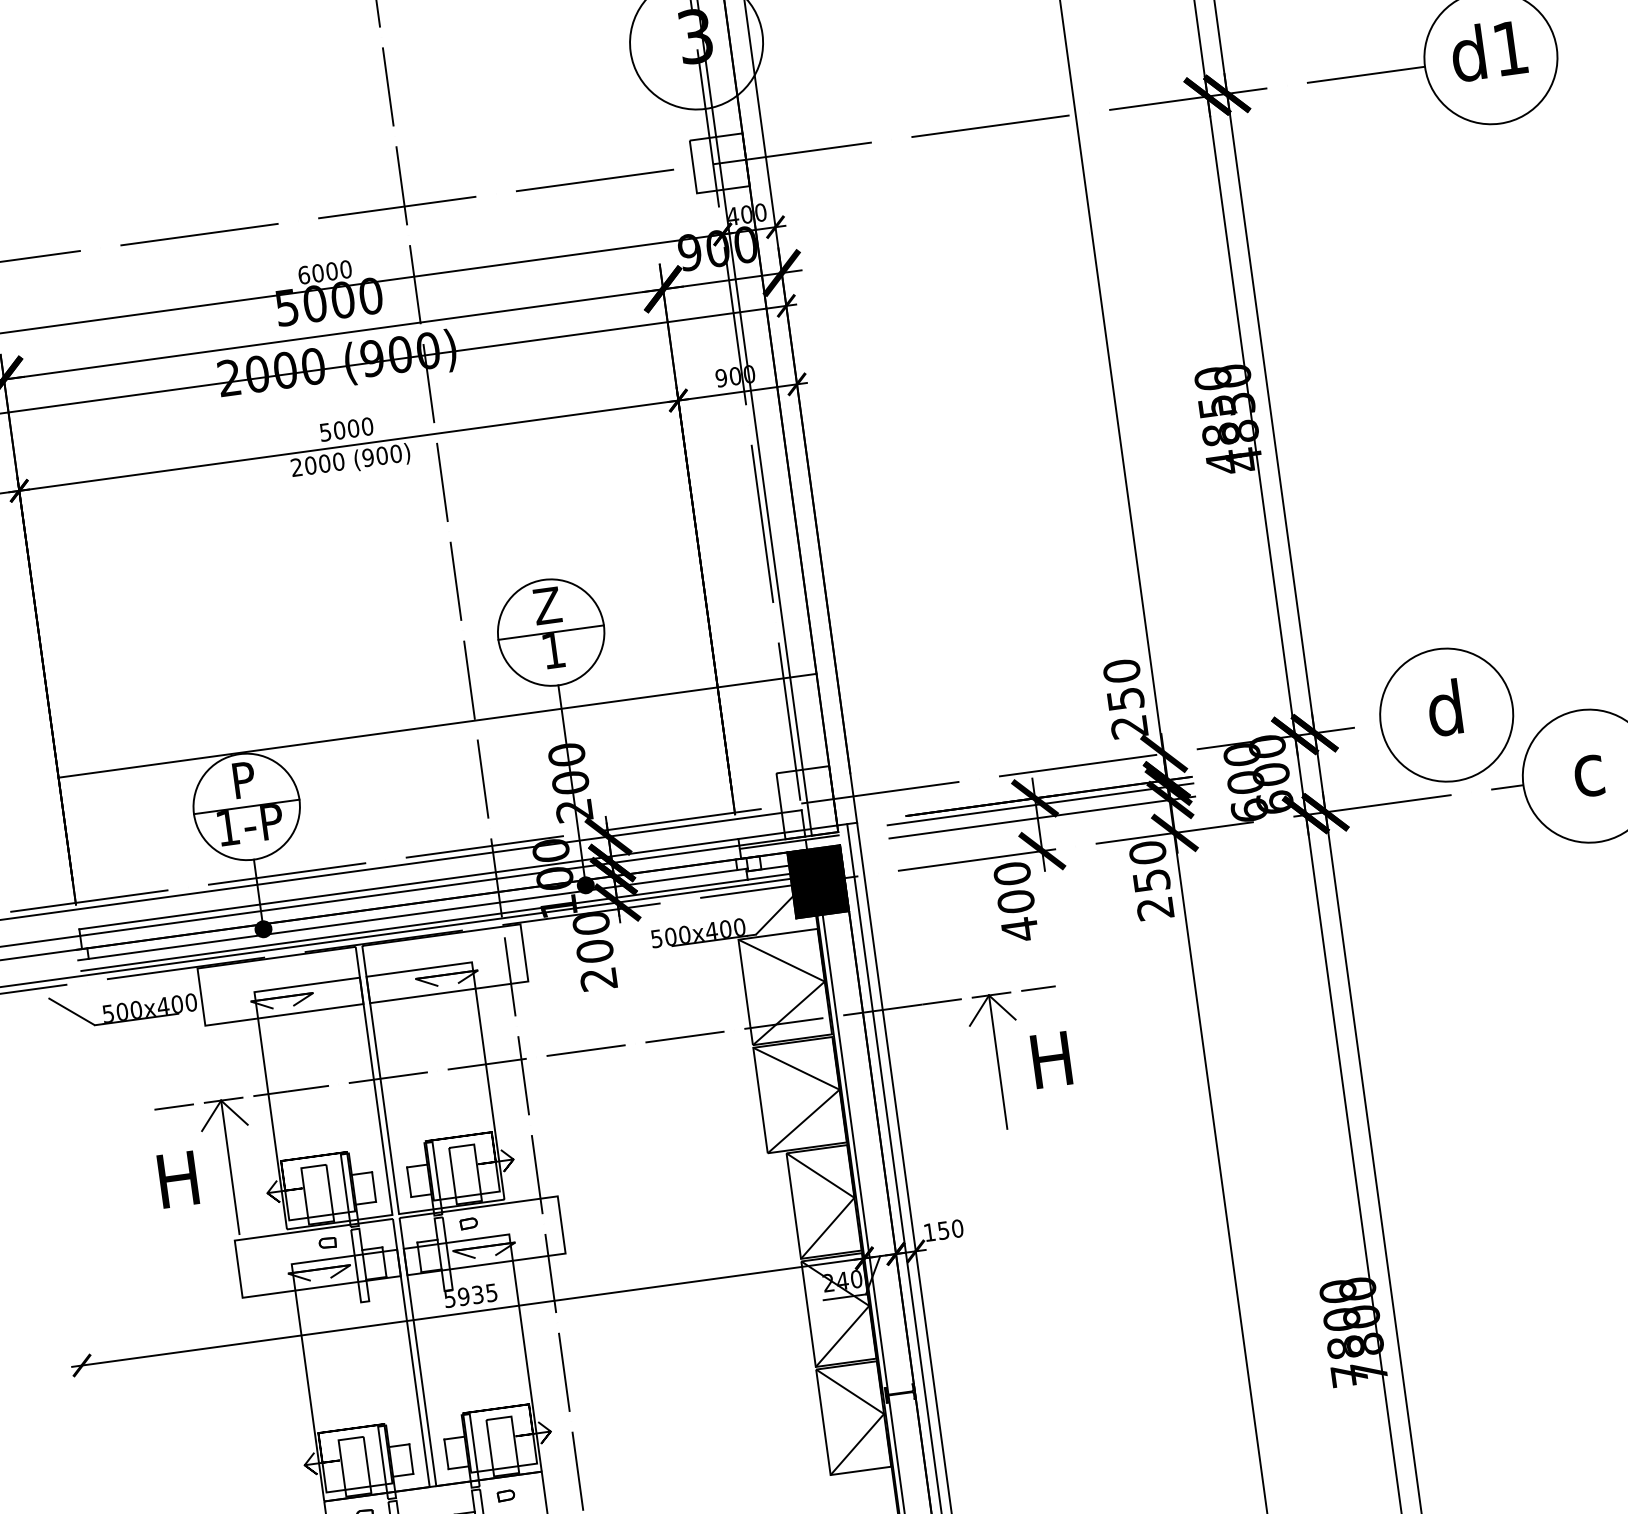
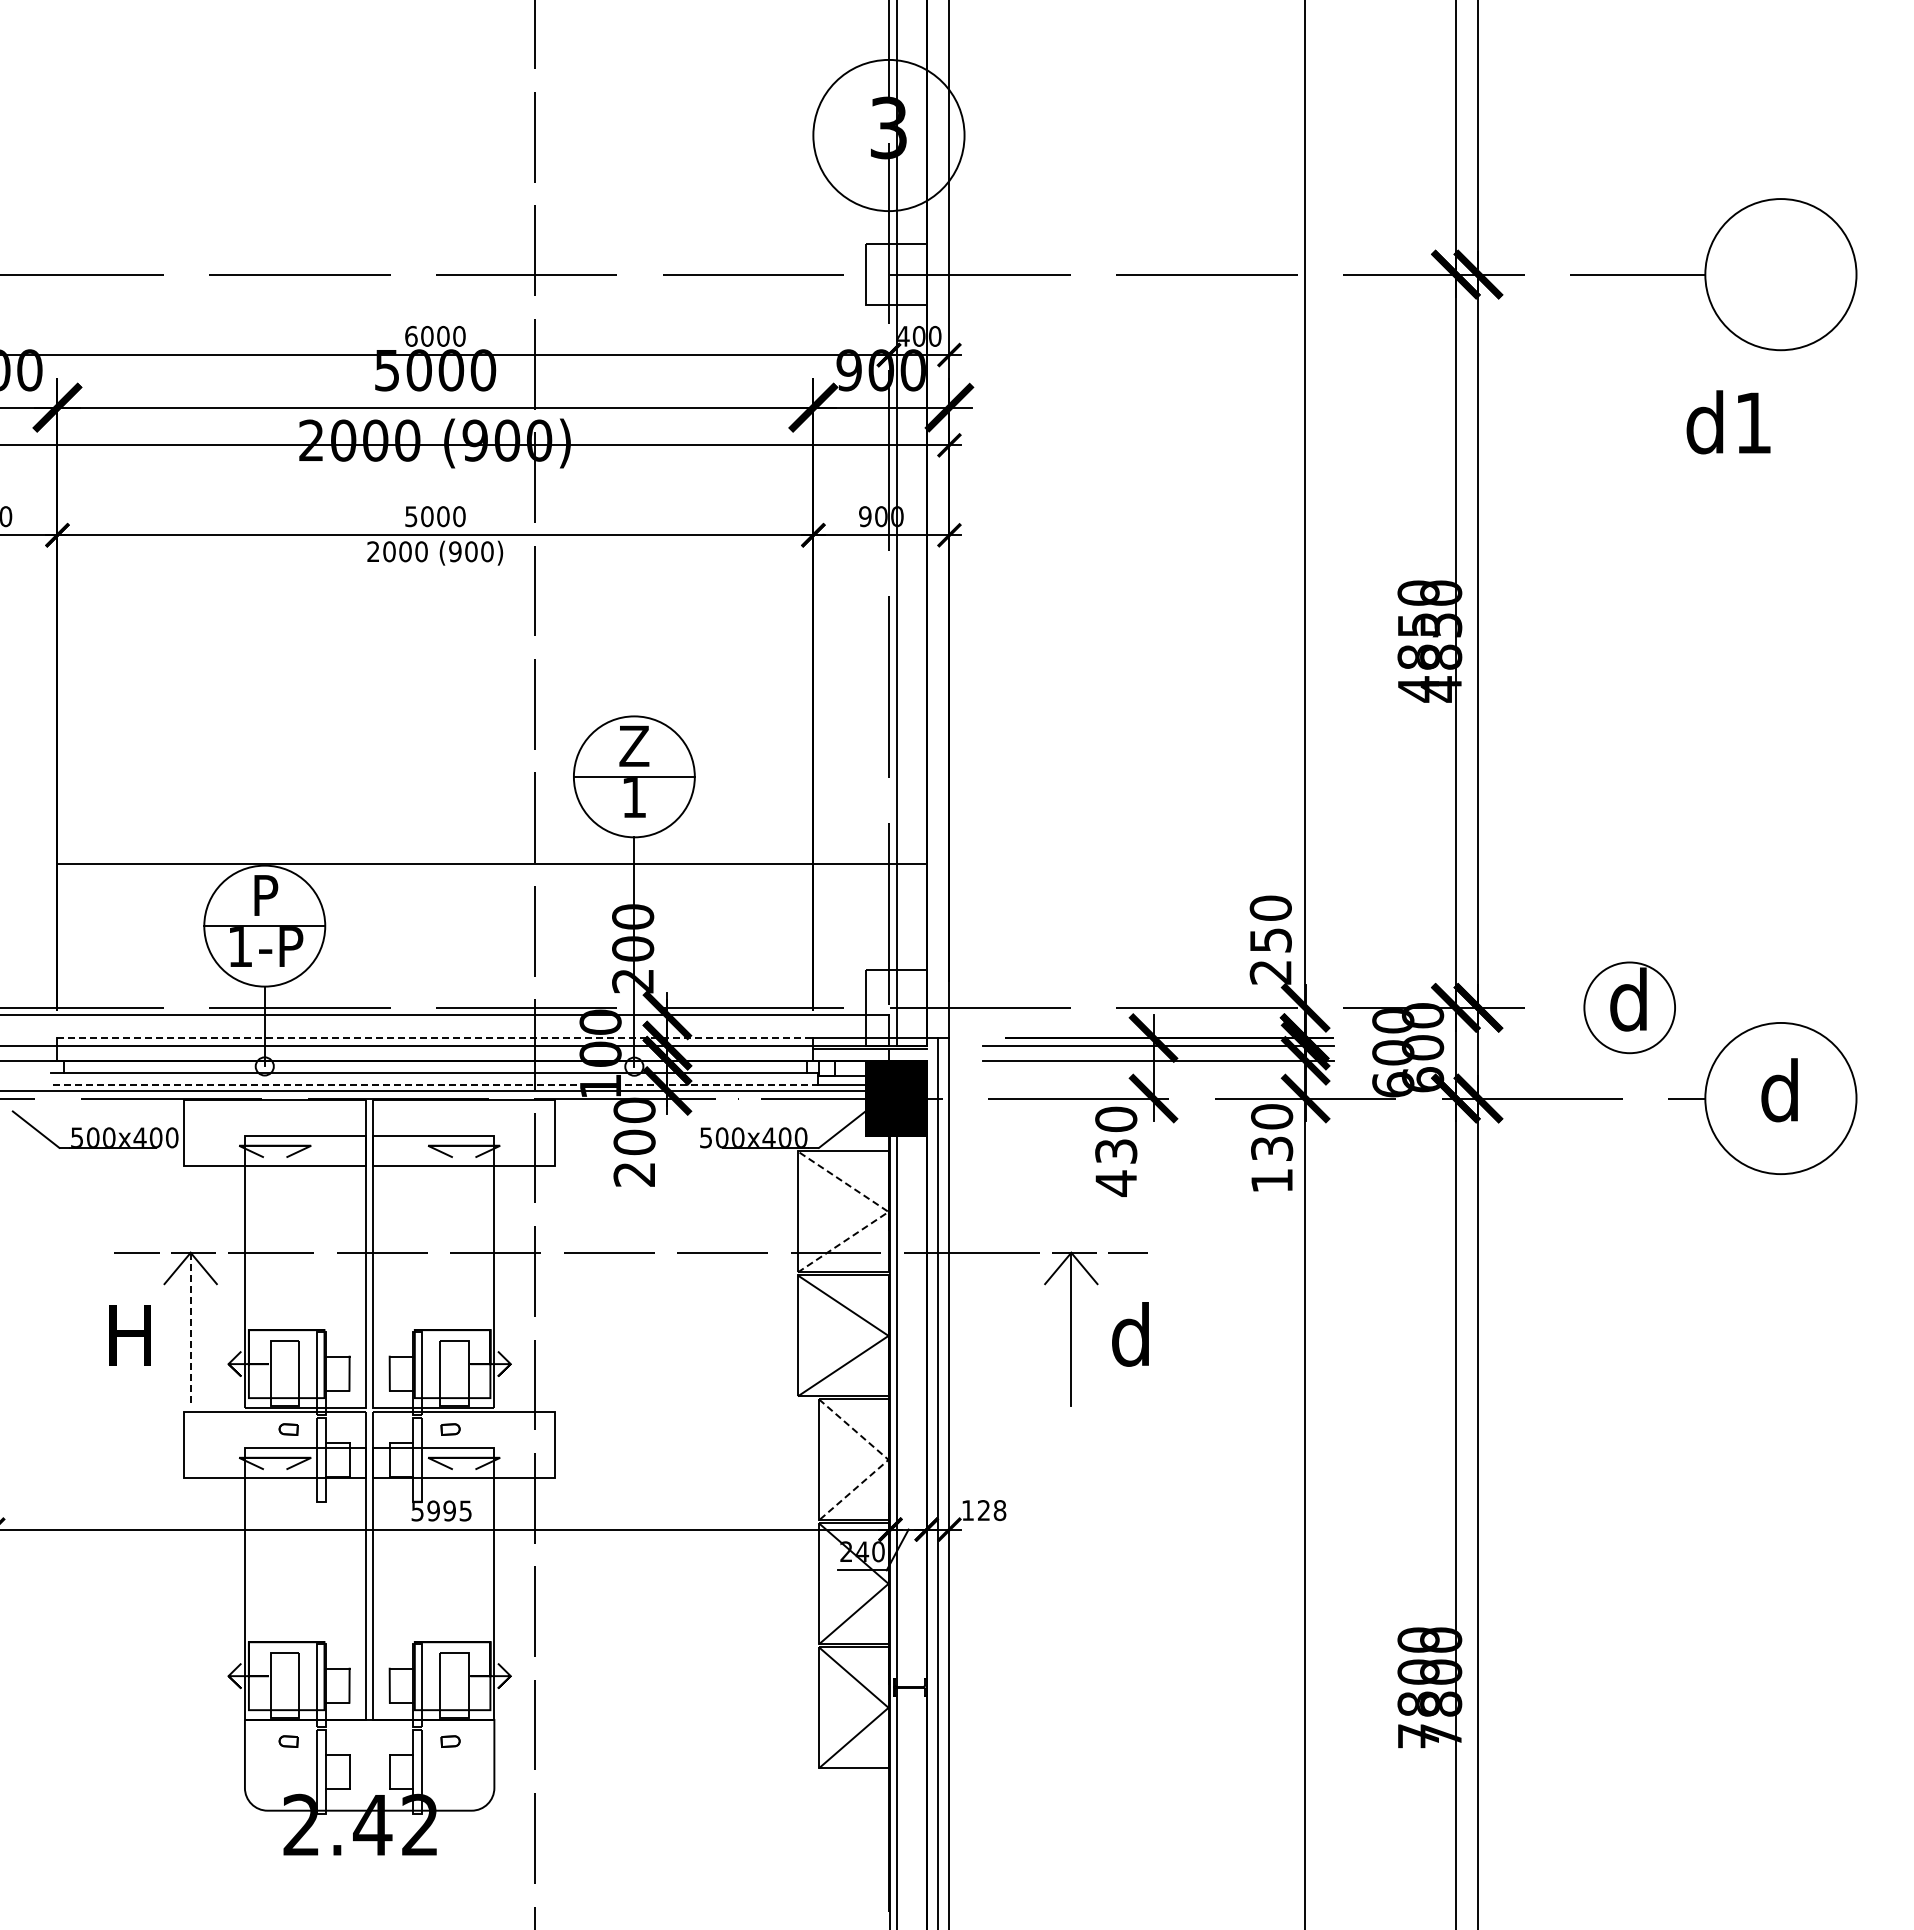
text: (1488, 50) -> (1728, 422), moved
circle: (1446, 714) -> (1629, 1007), size x0.6
text: (1587, 769) -> (1779, 1090), c -> d
line: (409, 884) -> (435, 1038), solid -> dashed
fill: (585, 885) -> (634, 1066), removed
text: (1153, 894) -> (1271, 1164), 250 -> 130
text: (1016, 901) -> (1116, 1151), 400 -> 430
line: (414, 925) -> (435, 1085), solid -> dashed
fill: (263, 929) -> (264, 1066), removed
line: (824, 981) -> (888, 1211), solid -> dashed
text: (1051, 1059) -> (1131, 1334), H -> d
line: (230, 1167) -> (190, 1329), solid -> dashed
line: (854, 1197) -> (888, 1459), solid -> dashed
text: (951, 1229) -> (992, 1510), 150 -> 128
text: (477, 1294) -> (449, 1510), 5935 -> 5995

